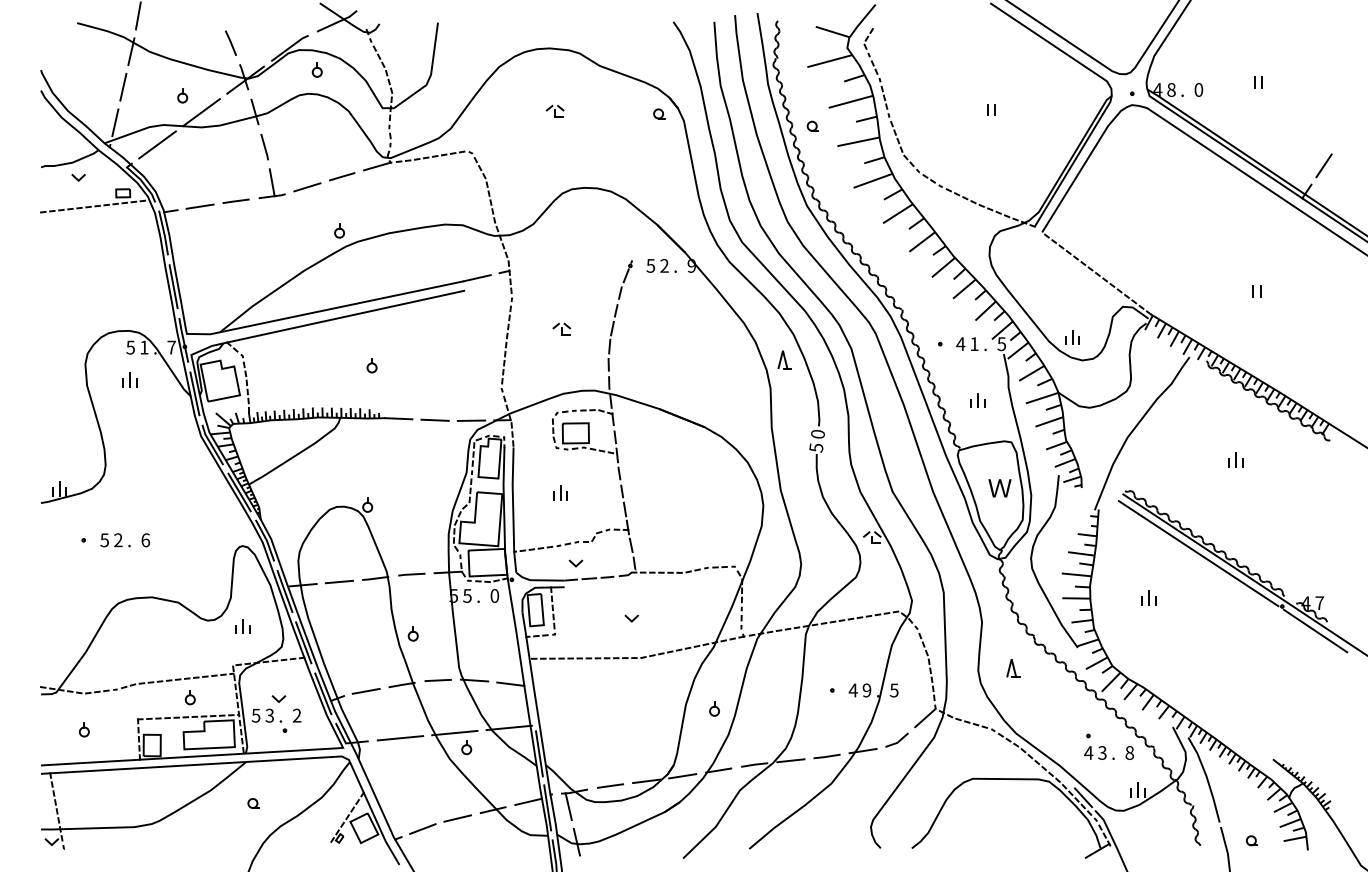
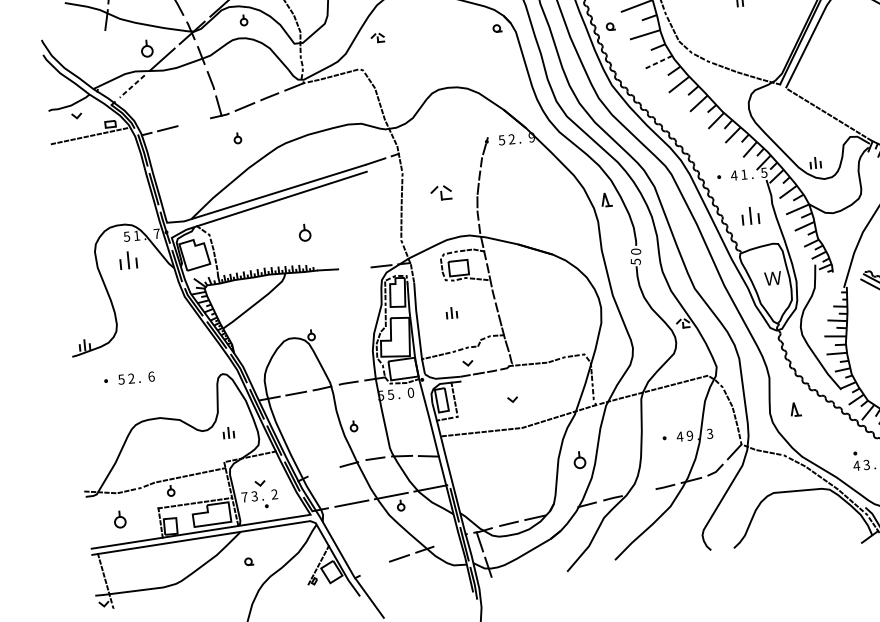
line: (123, 86) -> (103, 46), removed
part: (182, 95) -> (147, 48), size x1.6
part: (555, 110) -> (377, 37), moved
line: (115, 122) -> (99, 73), removed
line: (157, 144) -> (132, 86), solid -> dashed
line: (873, 180) -> (658, 62), solid -> dashed
line: (235, 200) -> (193, 121), removed
part: (339, 230) -> (237, 138), moved
part: (561, 328) -> (440, 192), size x1.6
part: (371, 365) -> (304, 232), size x1.6
part: (129, 379) -> (128, 260), size x1.6
part: (977, 400) -> (750, 215), size x1.6
line: (434, 419) -> (354, 267), removed
text: (894, 689) -> (710, 433), 5 -> 3
line: (365, 690) -> (322, 471), removed
part: (189, 697) -> (170, 491), moved
part: (714, 708) -> (579, 459), size x1.6
text: (255, 715) -> (244, 497), 5 -> 7
part: (83, 729) -> (119, 519), size x1.6
line: (790, 760) -> (638, 492), removed
line: (682, 776) -> (561, 511), removed
line: (1083, 797) -> (856, 498), removed
line: (528, 801) -> (450, 540), removed
line: (422, 828) -> (374, 568), removed

